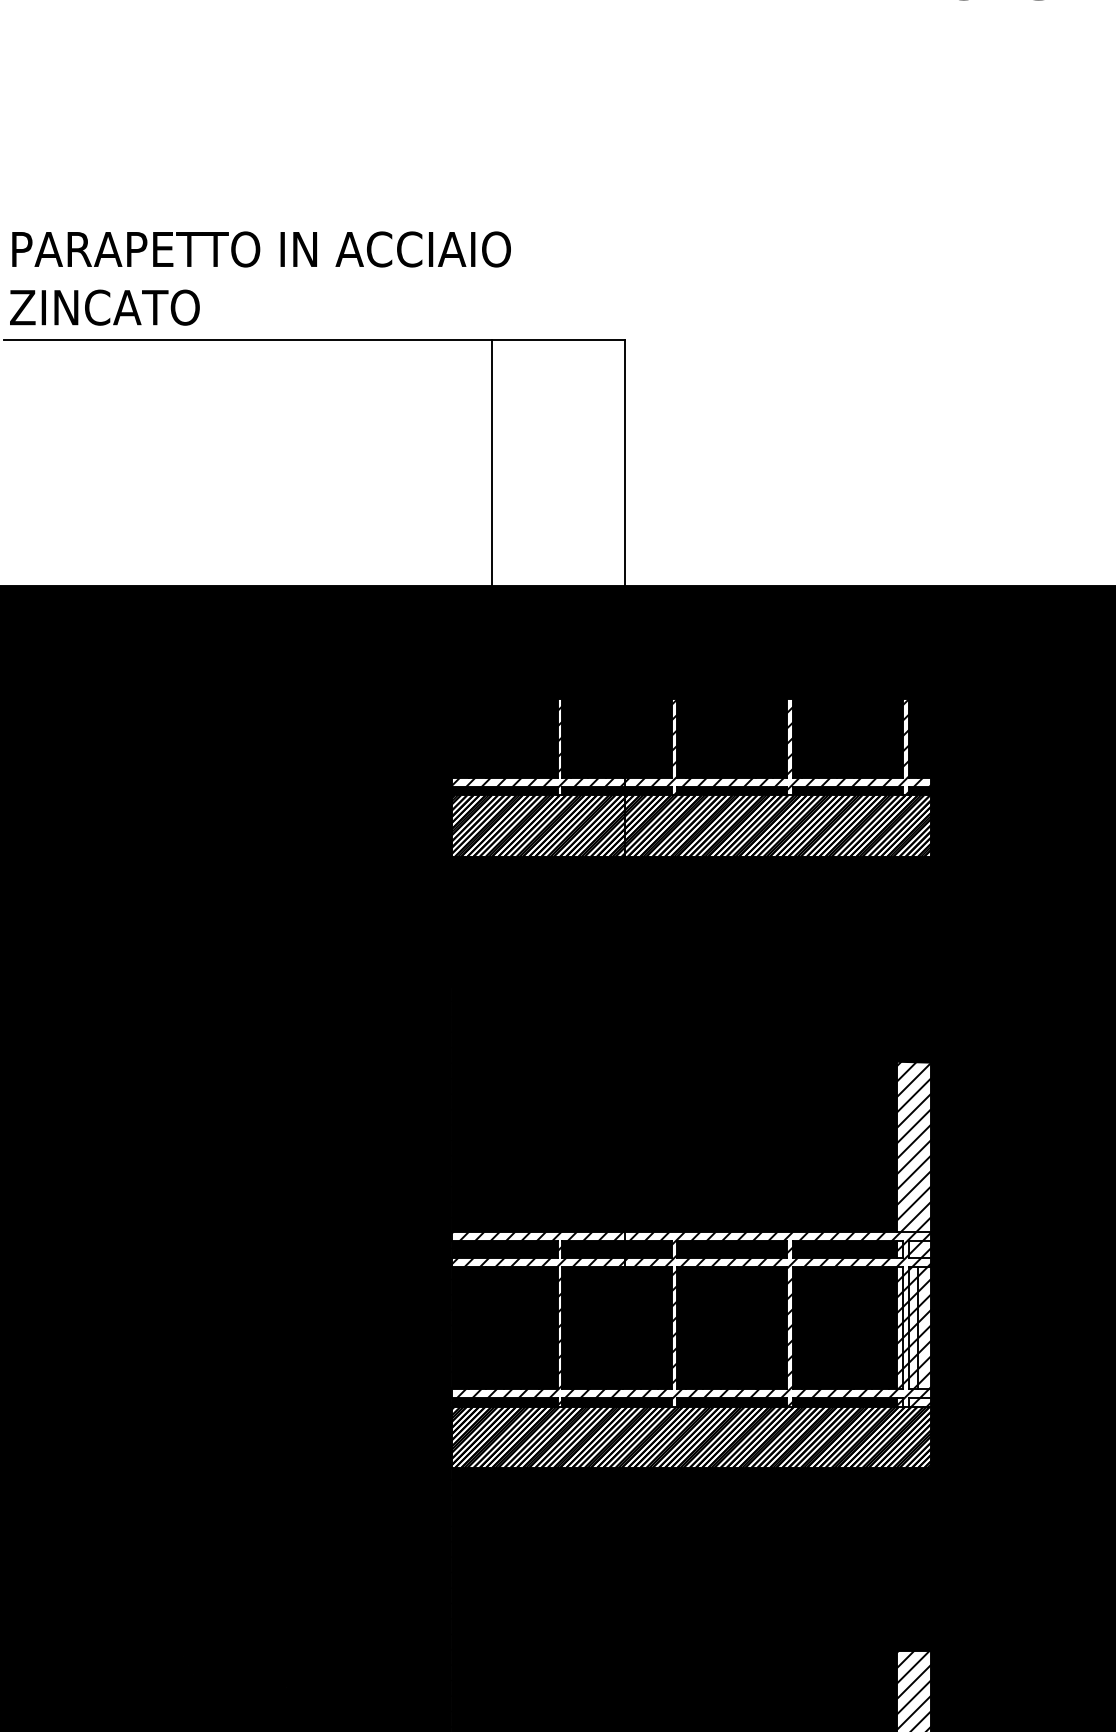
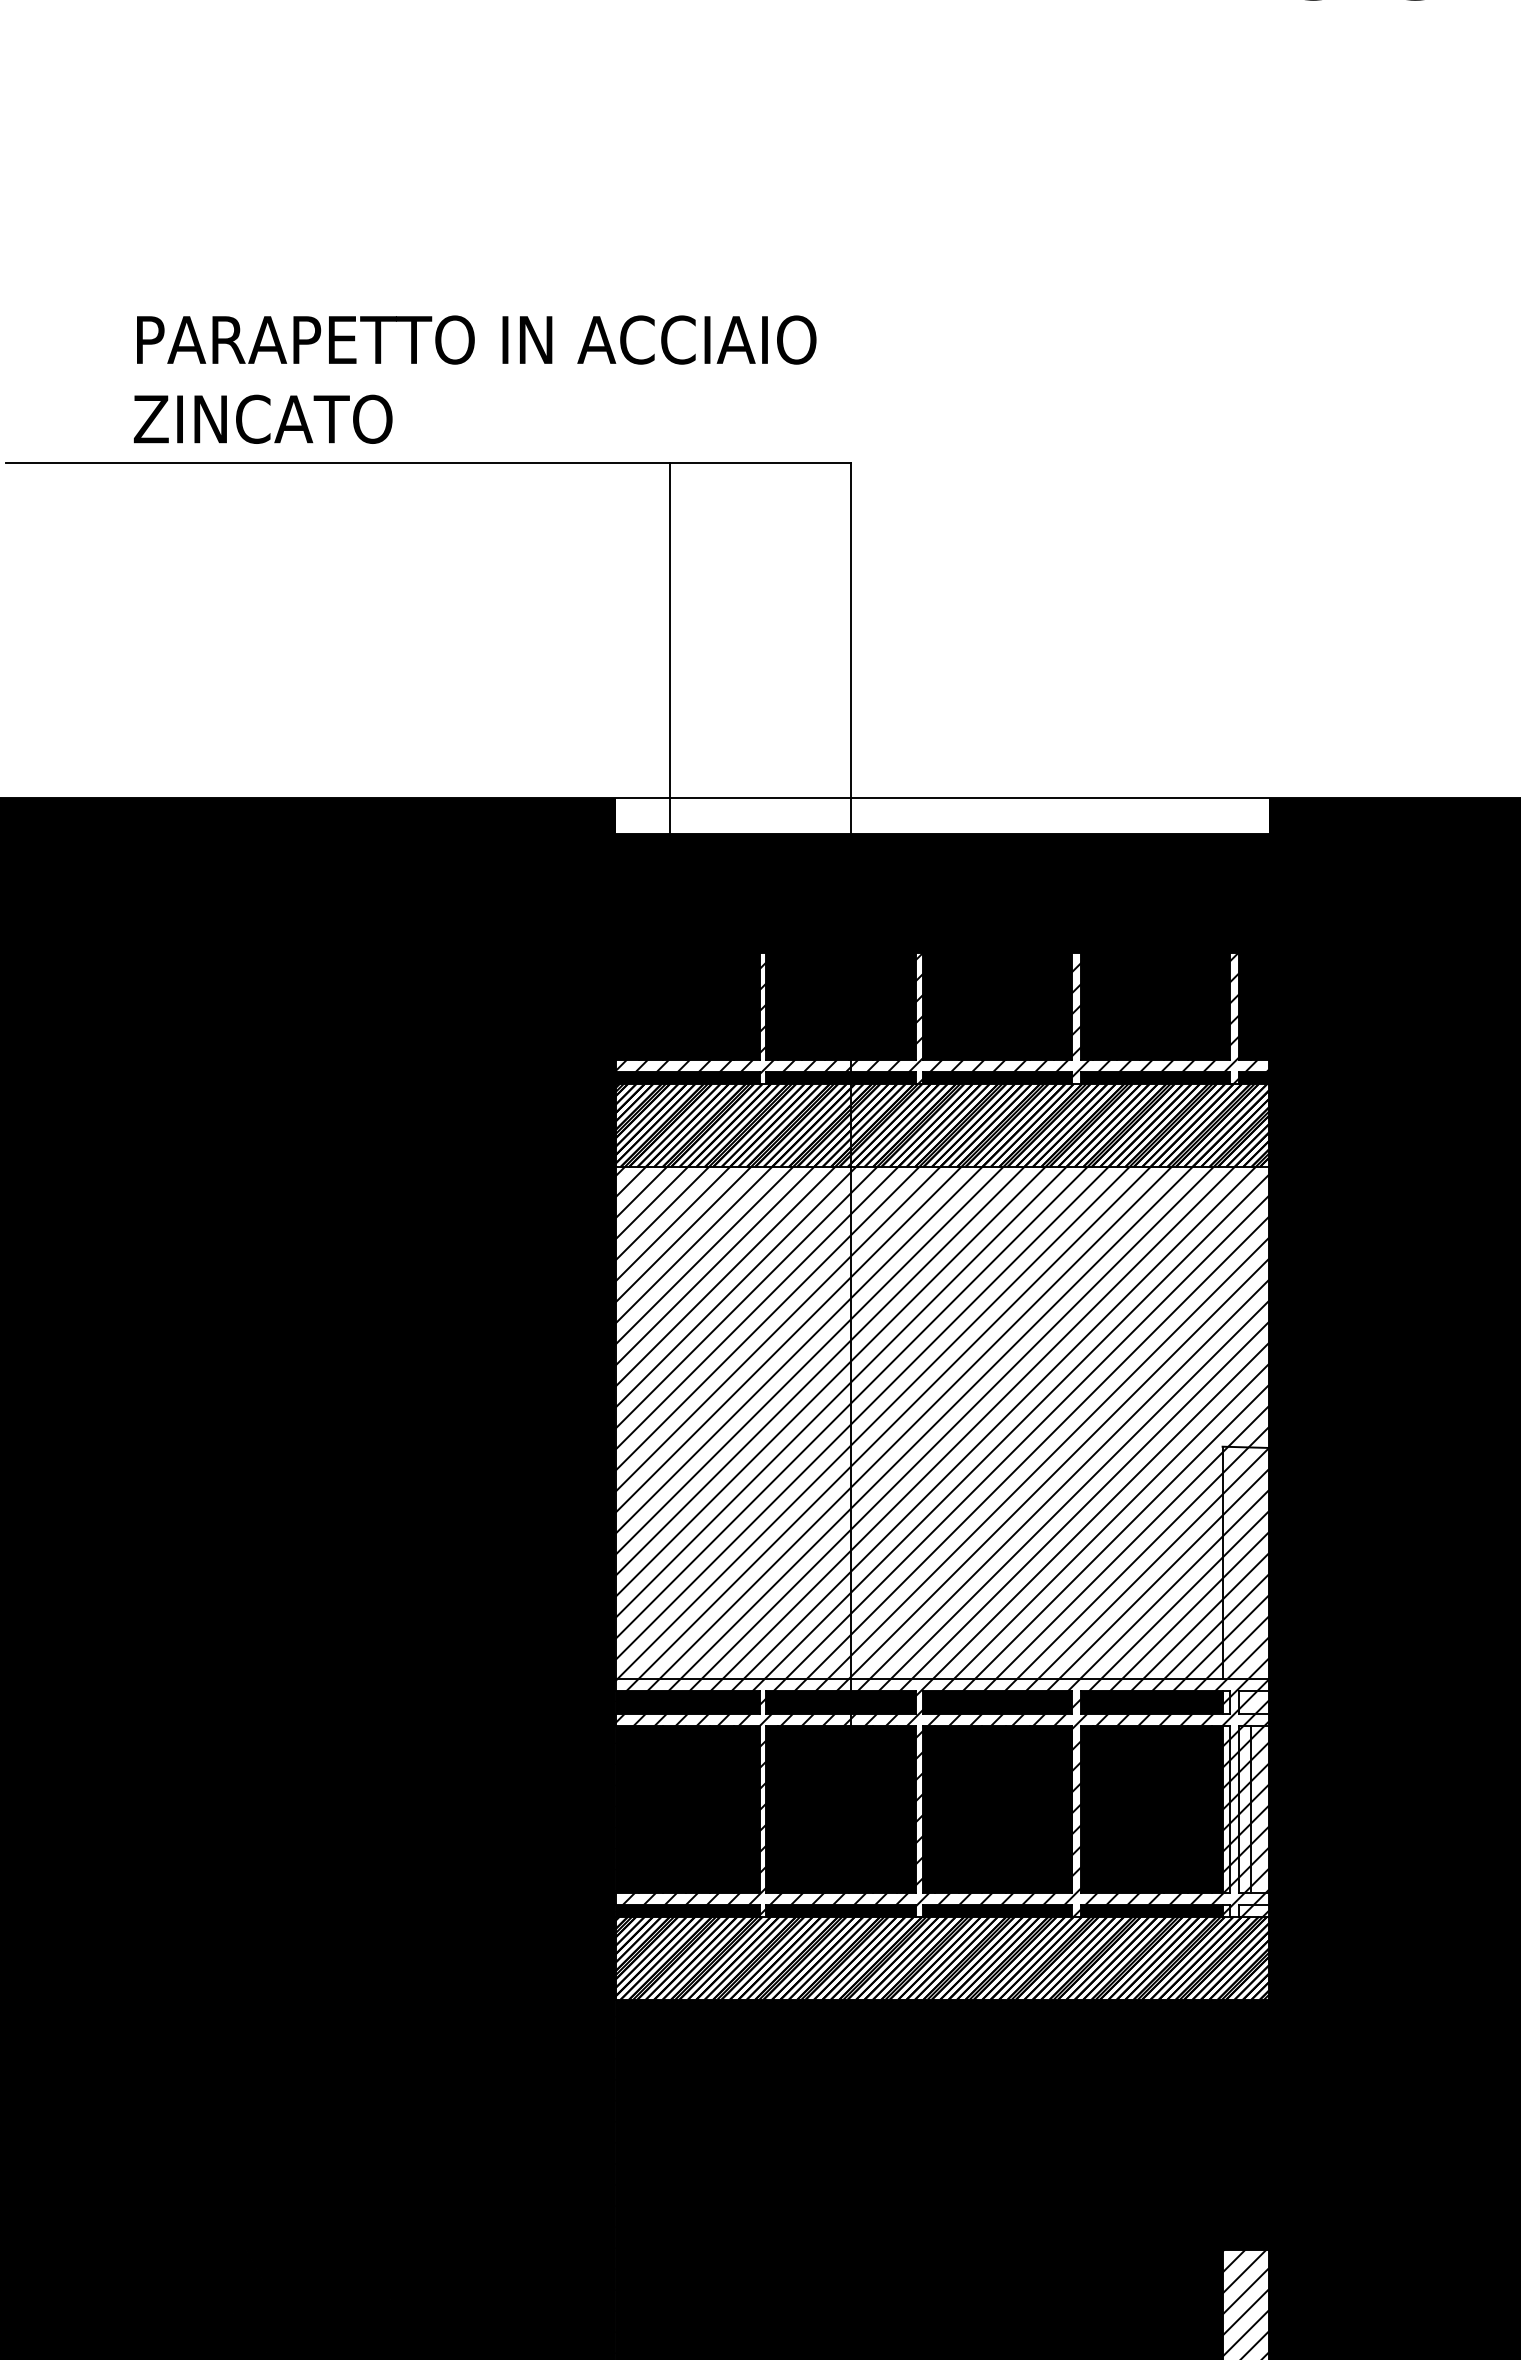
text: (259, 278) -> (474, 379), moved
fill: (691, 599) -> (942, 816), removed
fill: (691, 1043) -> (942, 1422), removed

